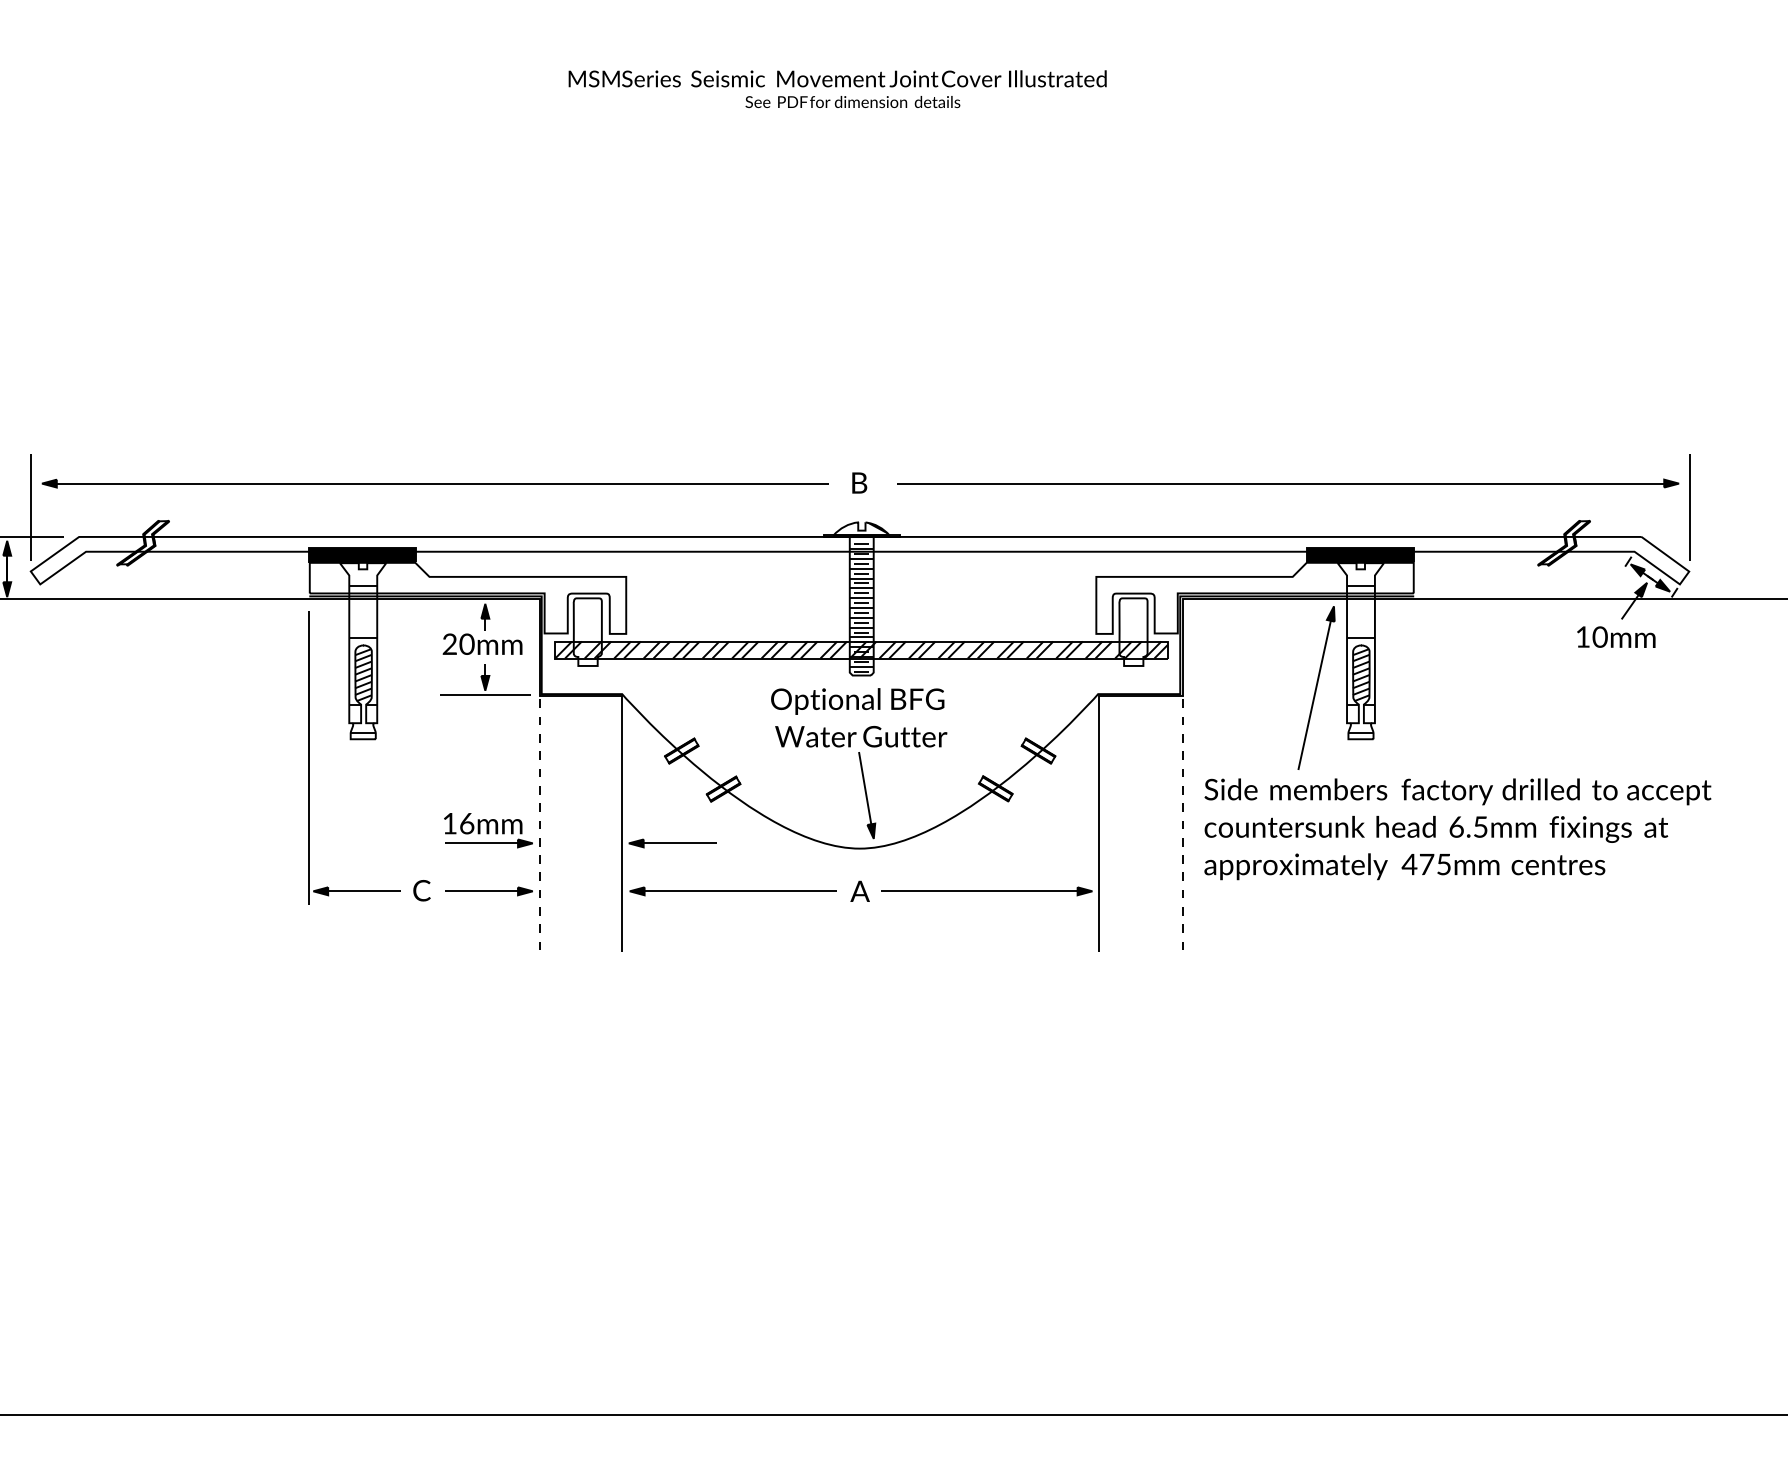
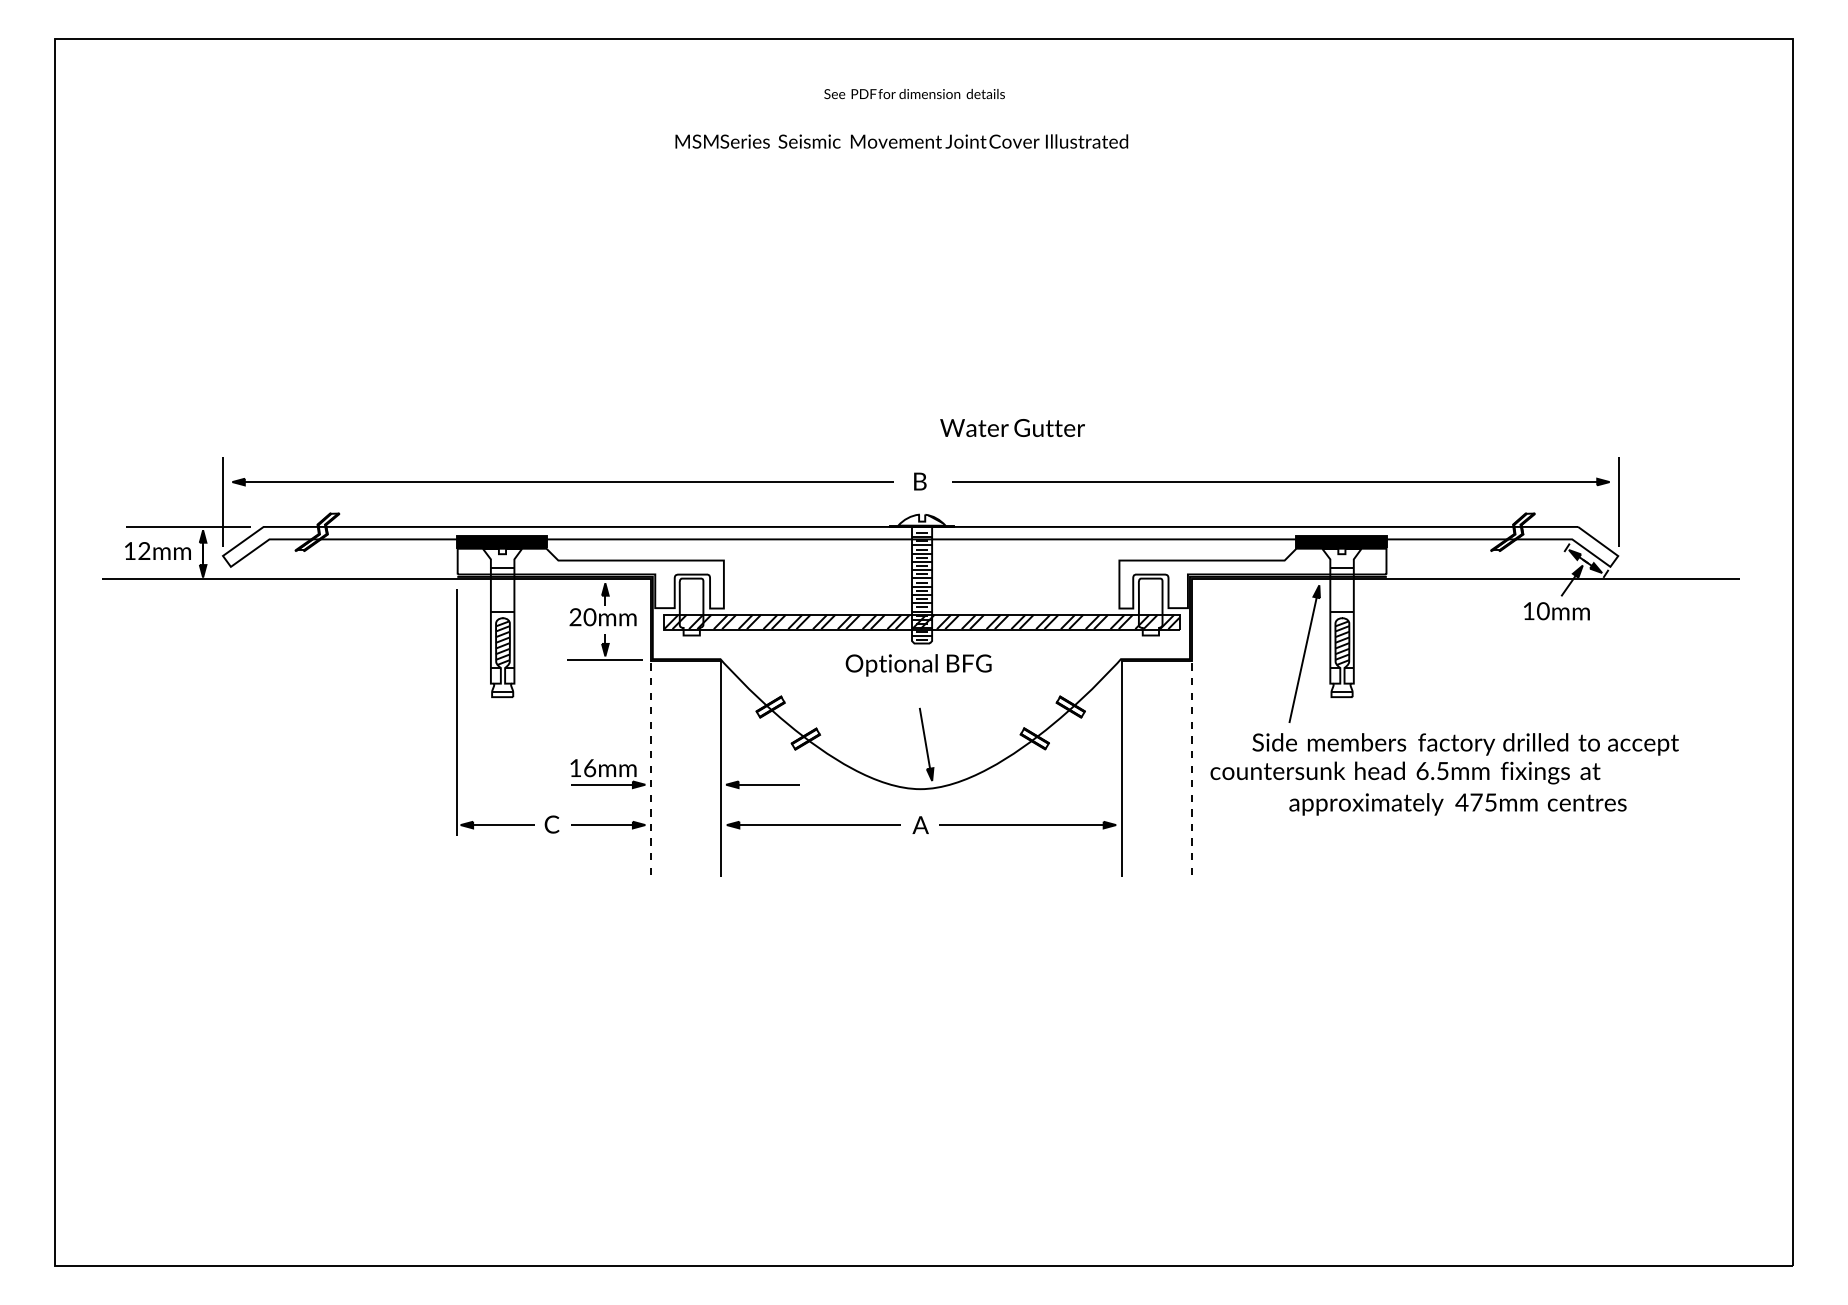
text: (852, 102) -> (914, 94), moved
text: (861, 736) -> (1012, 427), moved
text: (1457, 791) -> (1465, 744), moved
text: (1404, 866) -> (1457, 804), moved

